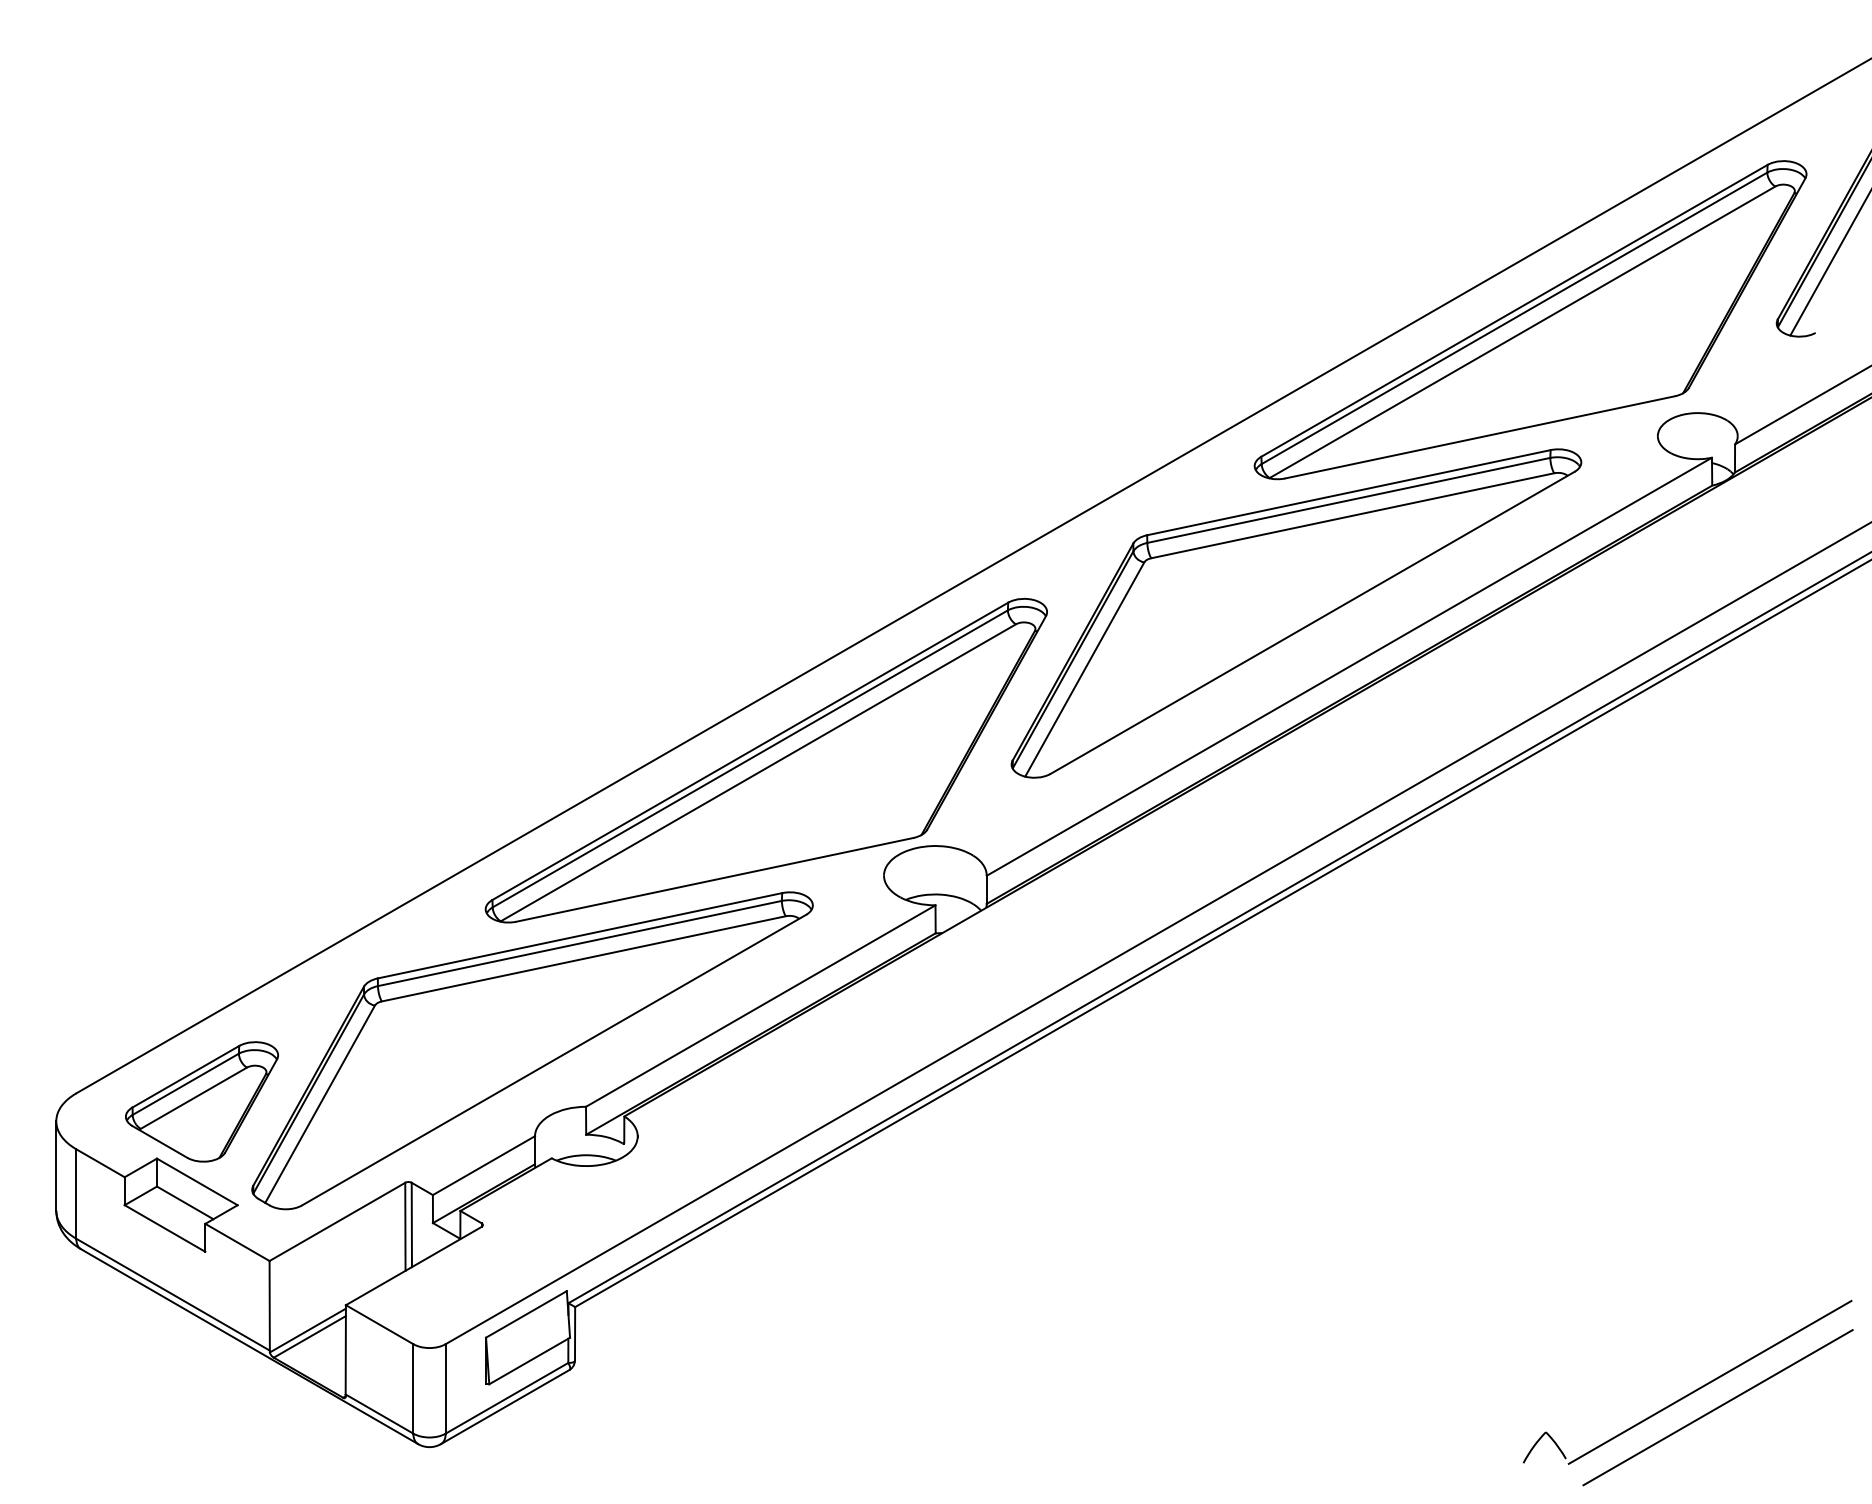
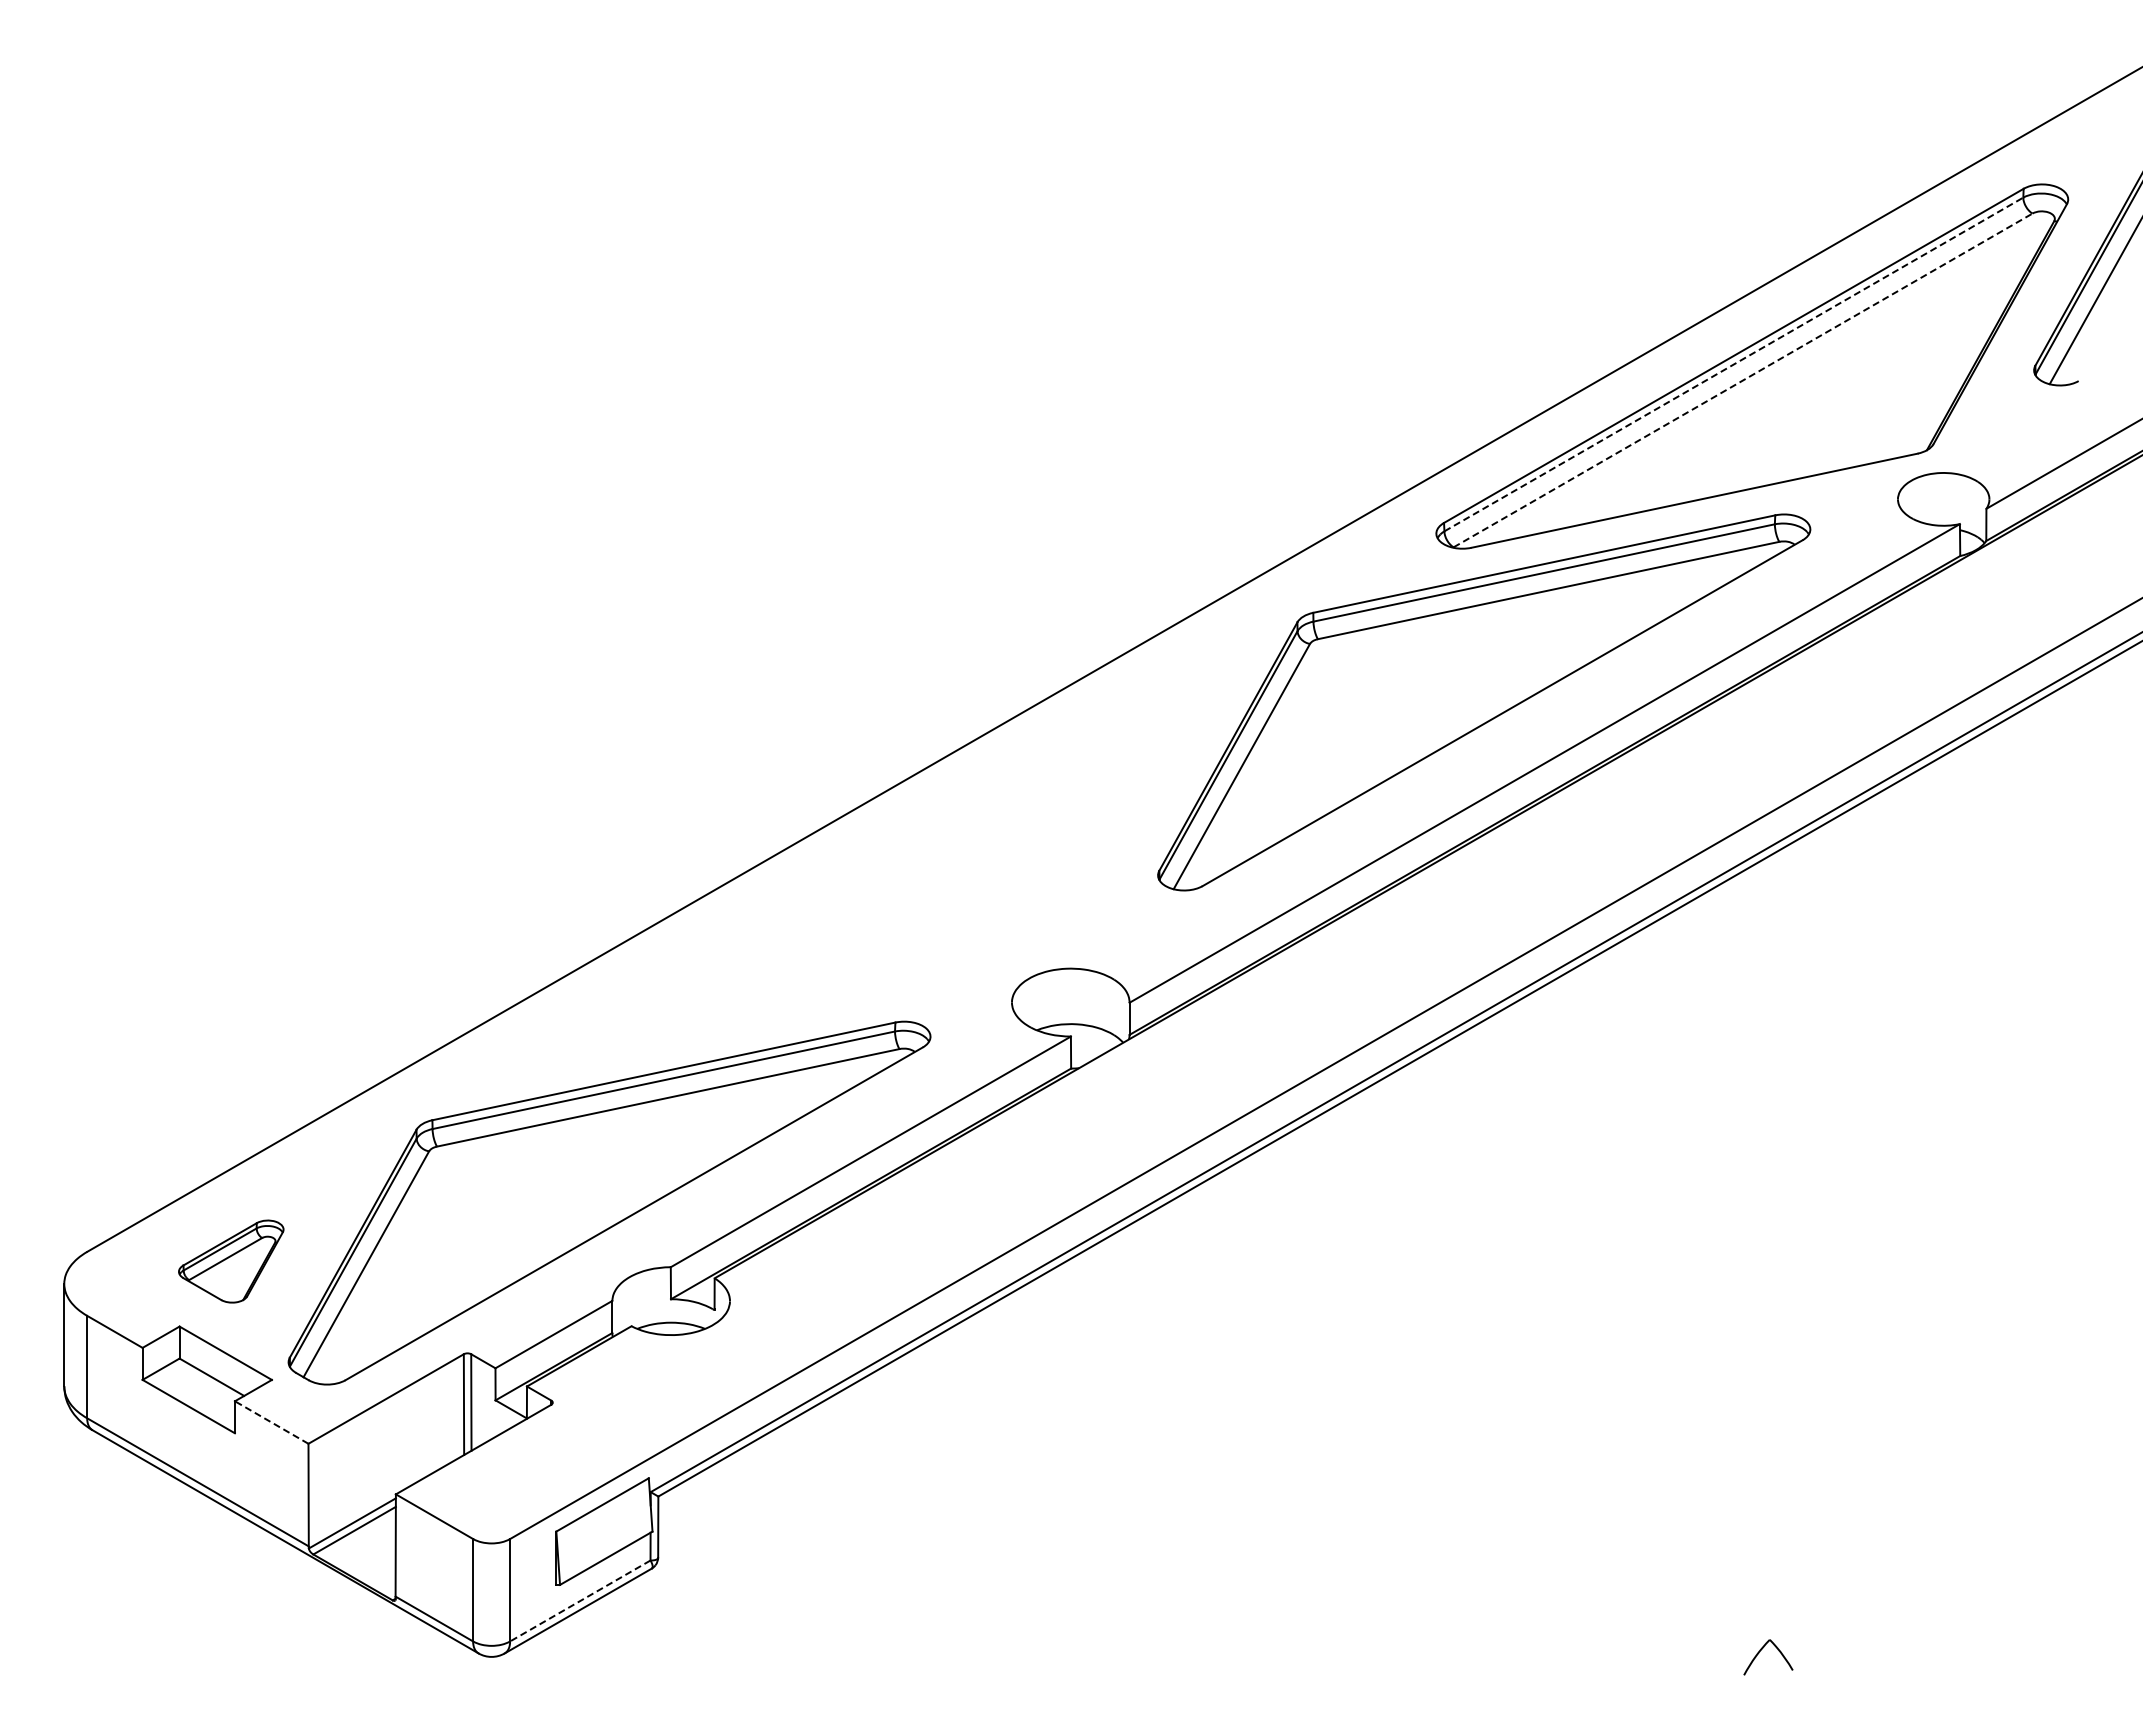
line: (1515, 318) -> (1734, 364), solid -> dashed
line: (1522, 332) -> (1743, 380), solid -> dashed
part: (766, 760) -> (877, 870), removed
part: (202, 1101) -> (231, 1261), size x0.6
line: (237, 1242) -> (271, 1422), solid -> dashed
line: (1709, 1382) -> (1957, 1582), removed
line: (506, 1398) -> (579, 1601), solid -> dashed
line: (1717, 1407) -> (1966, 1611), removed

